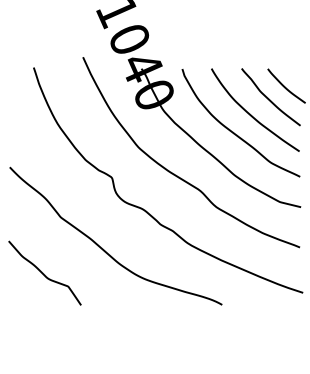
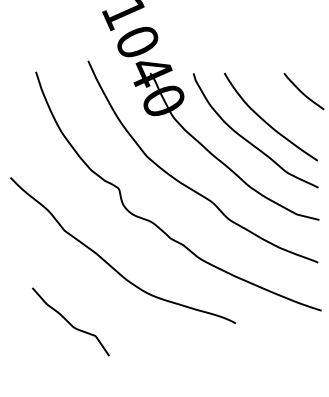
curve: (269, 98) -> (285, 104), removed
curve: (43, 272) -> (69, 321), moved

